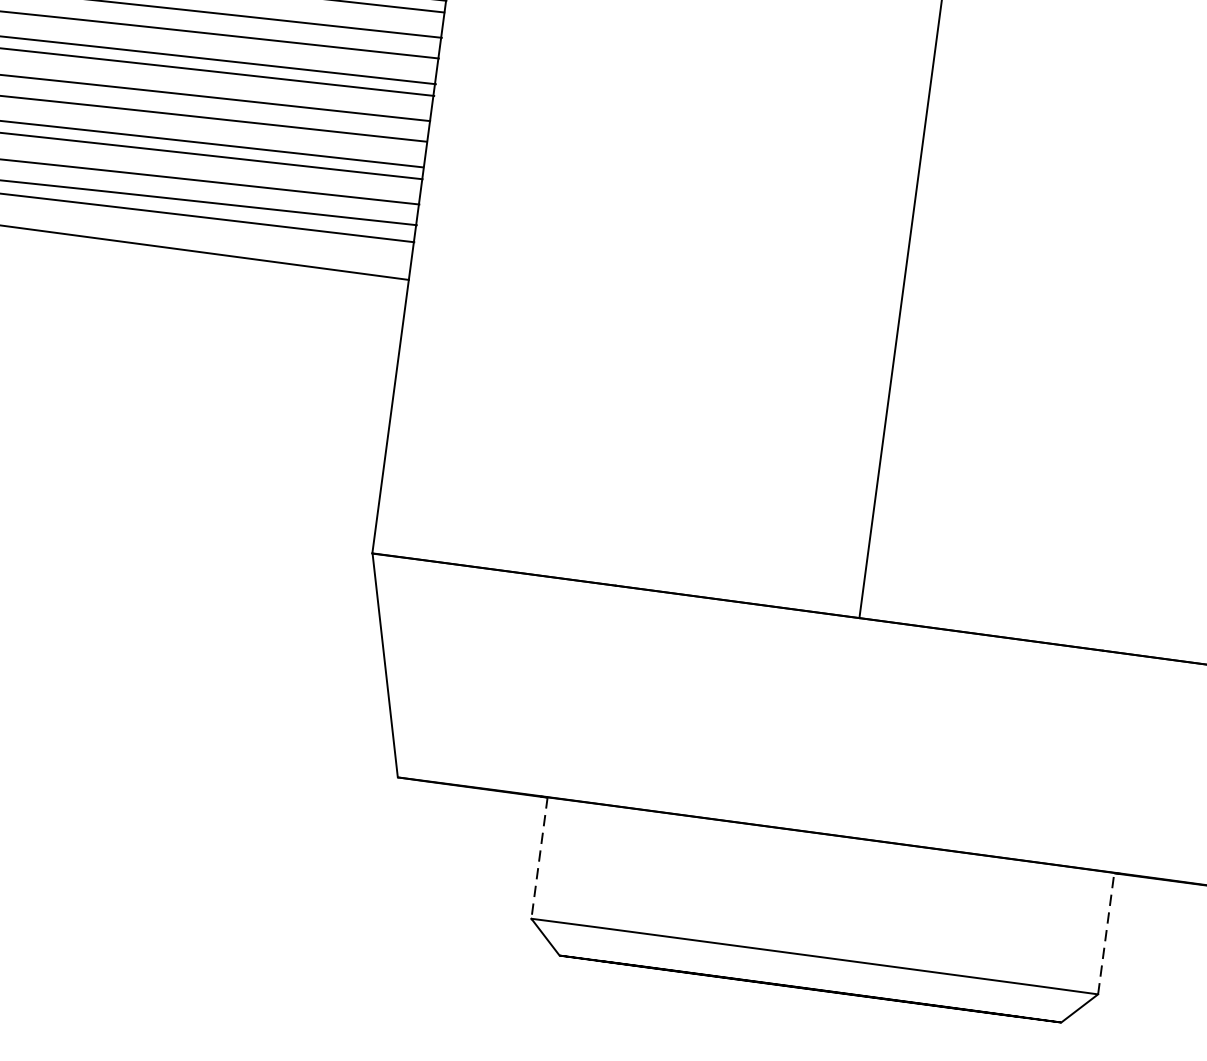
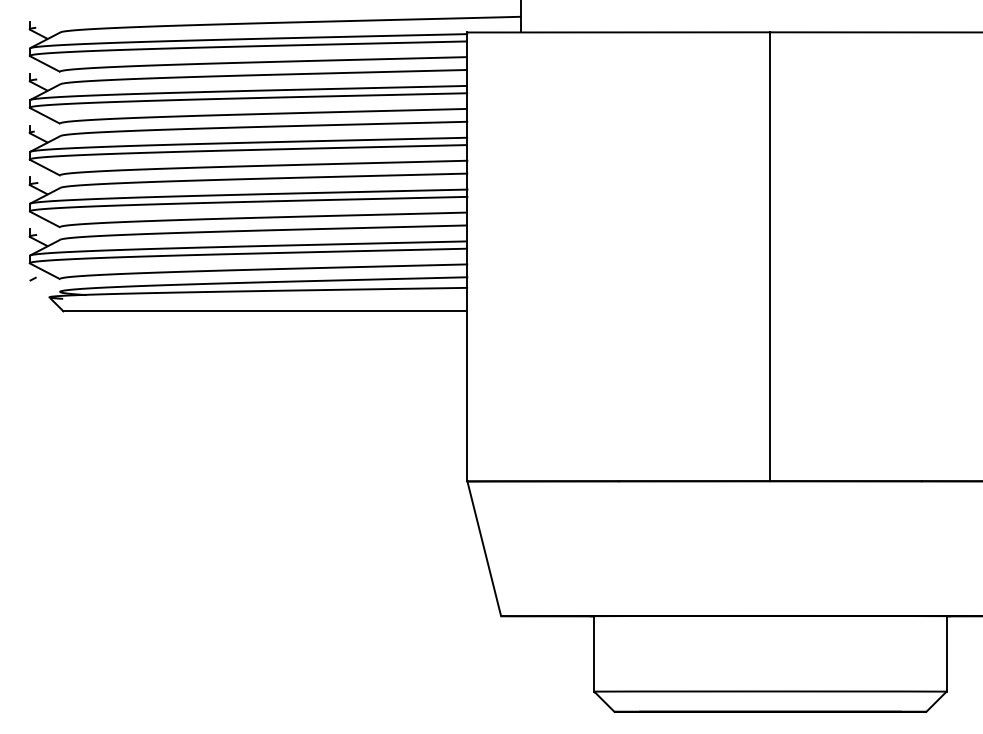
line: (540, 857) -> (594, 653), dashed -> solid
line: (1106, 933) -> (946, 653), dashed -> solid

